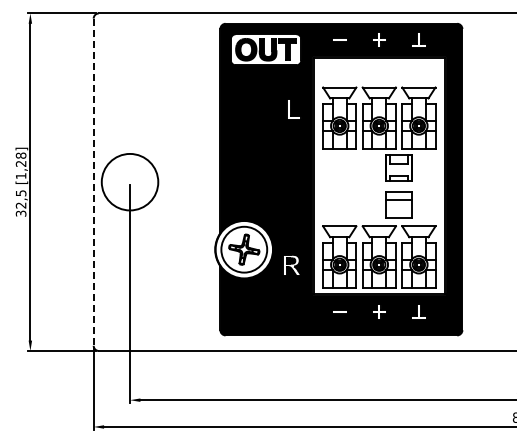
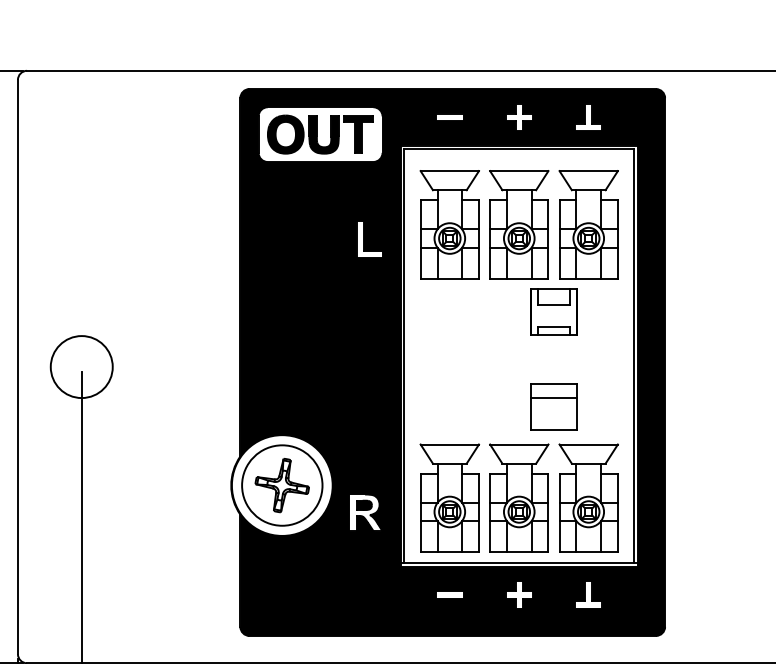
part: (379, 133) -> (519, 251), moved
circle: (129, 181) -> (80, 365), size x0.62
line: (93, 182) -> (17, 367), dashed -> solid

